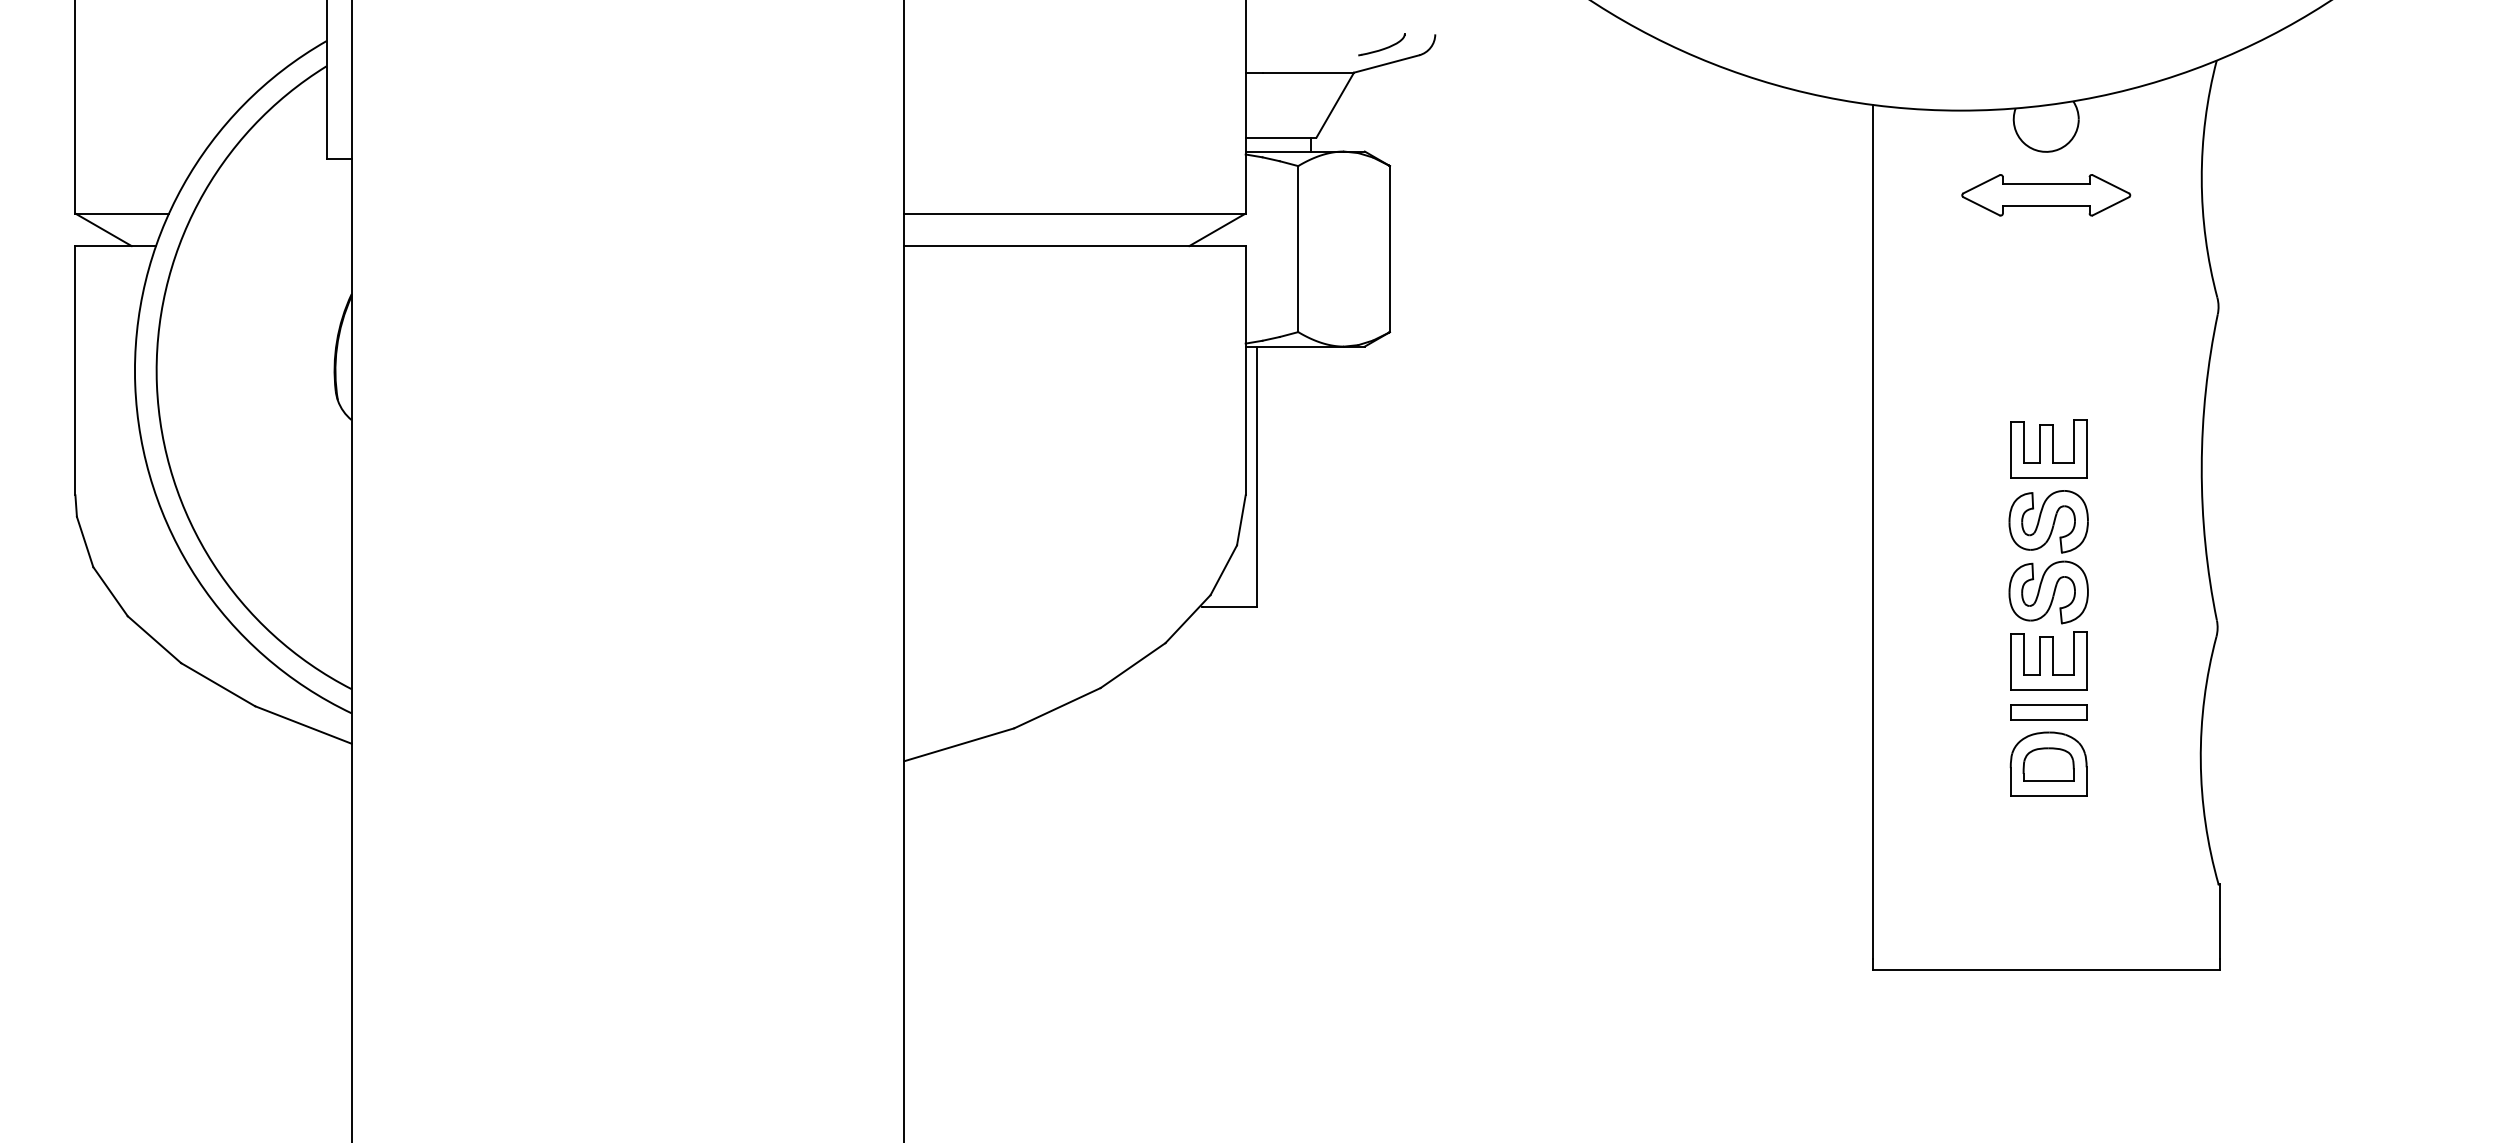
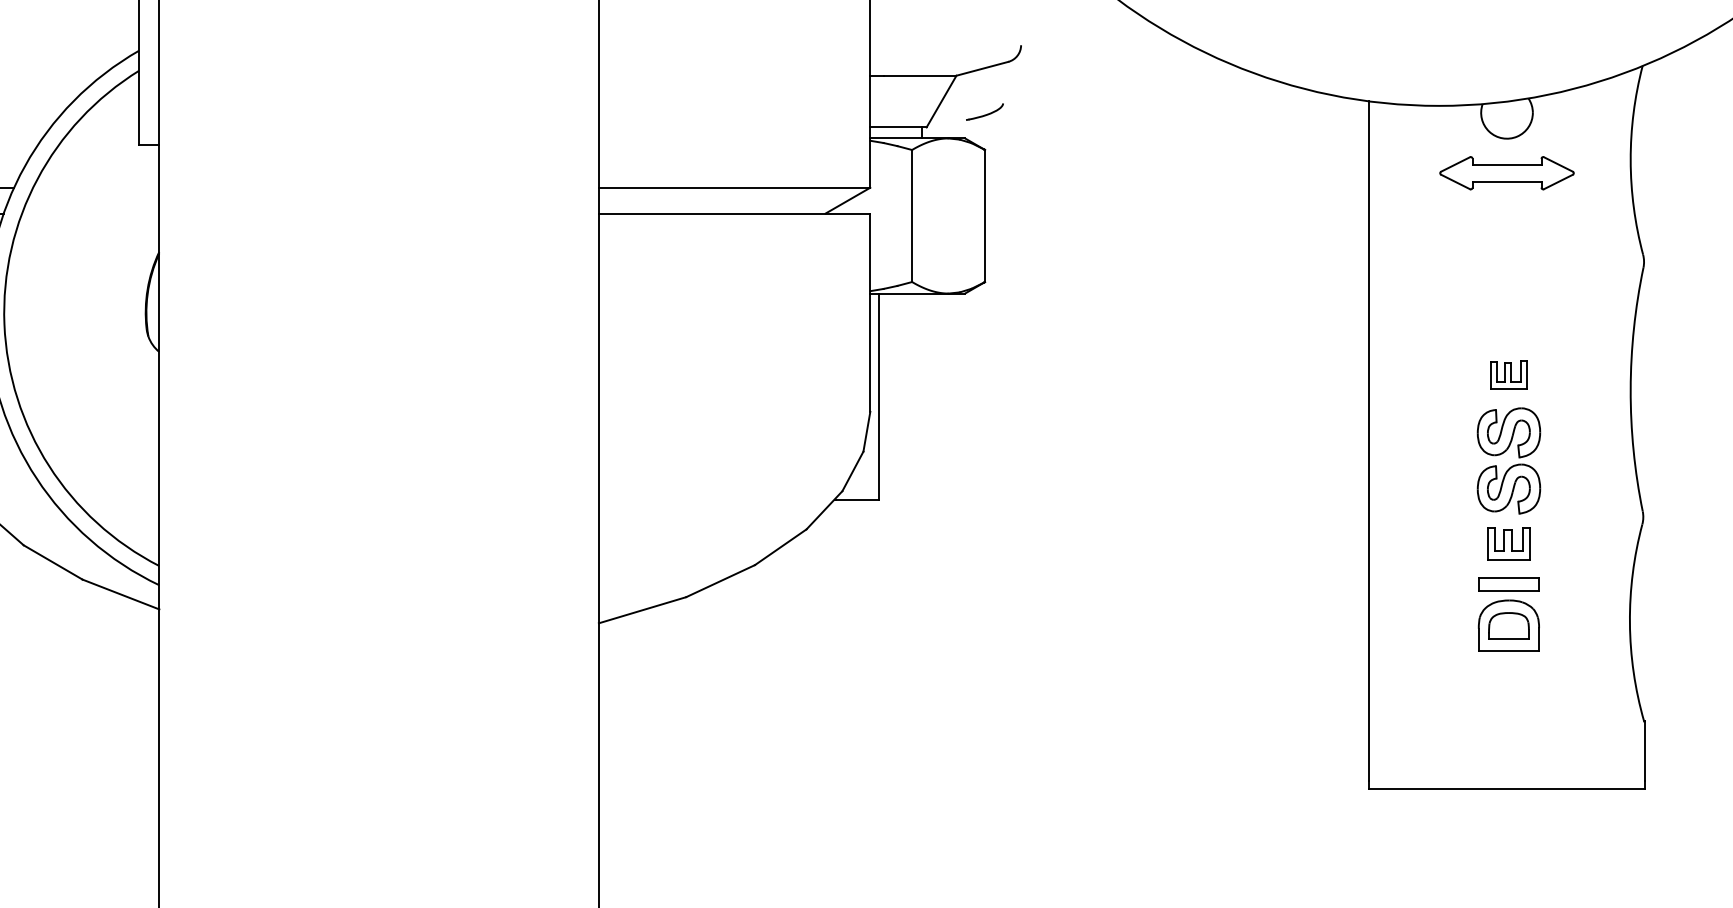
part: (1381, 44) -> (984, 111), moved
part: (2048, 448) -> (1508, 374), size x0.6
part: (2048, 660) -> (1508, 543), size x0.7

